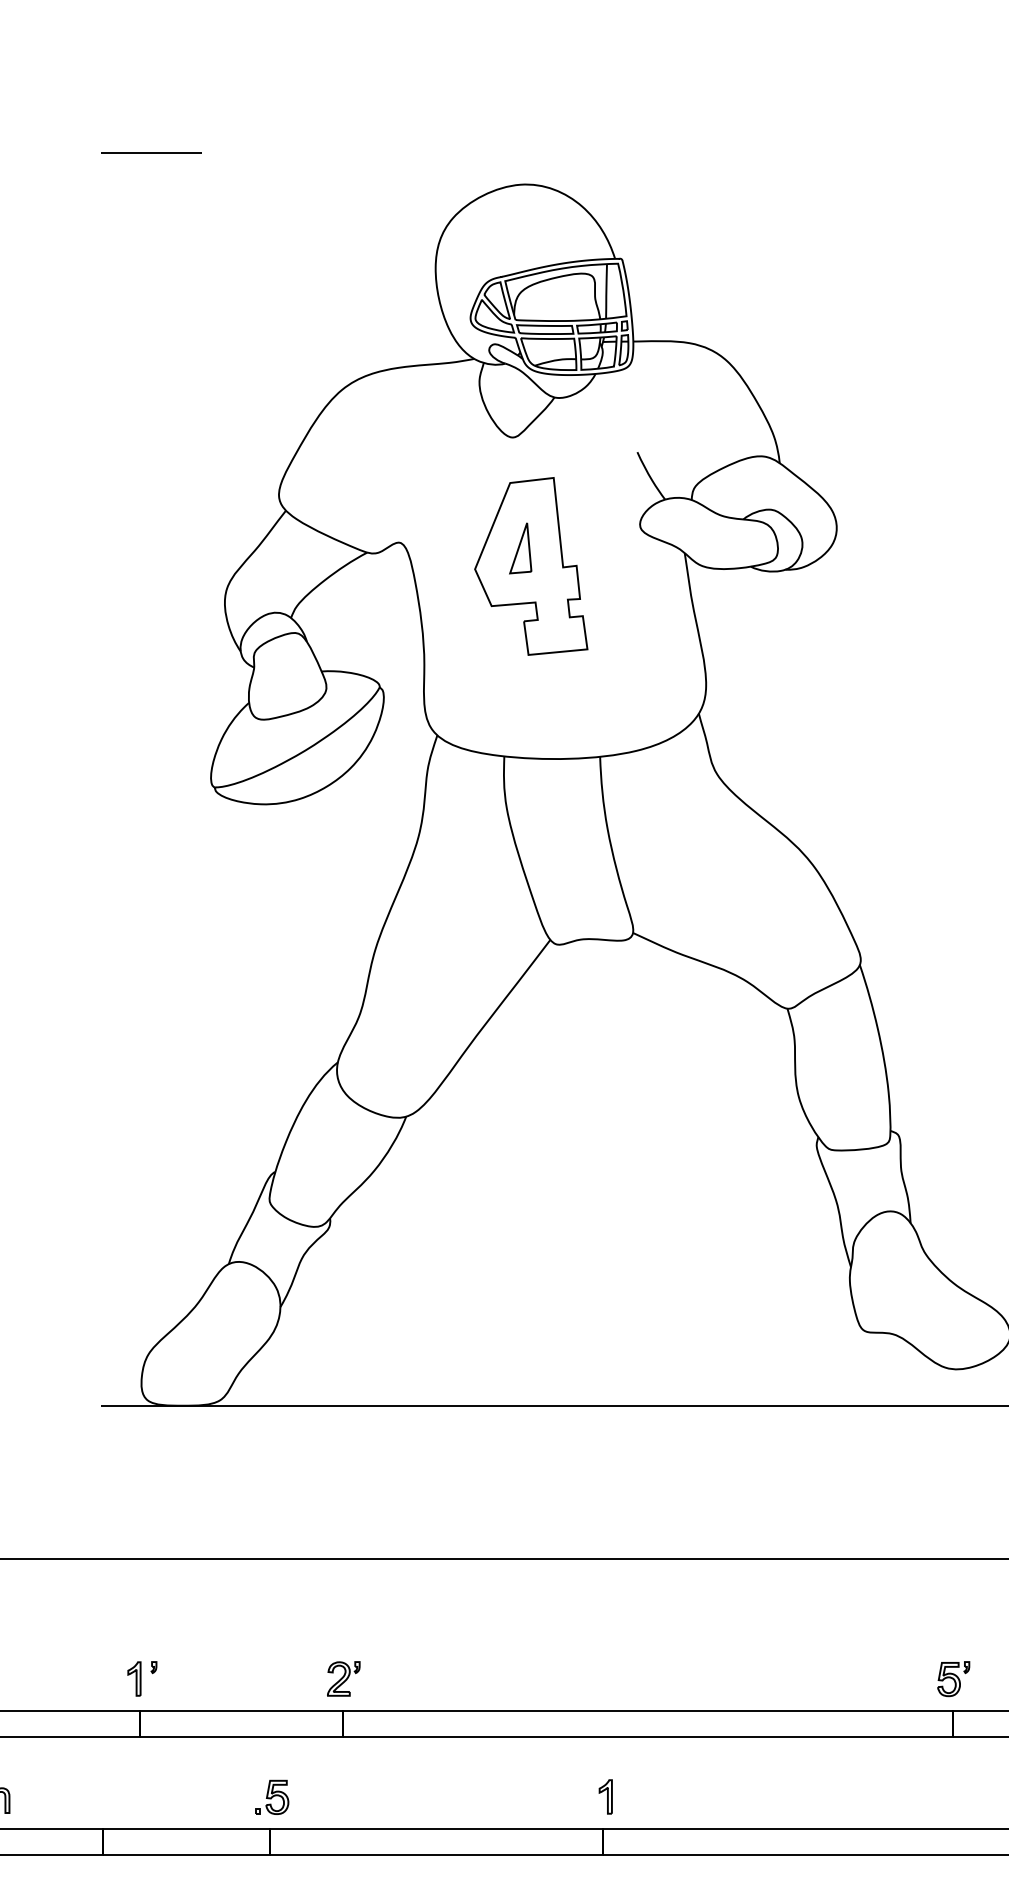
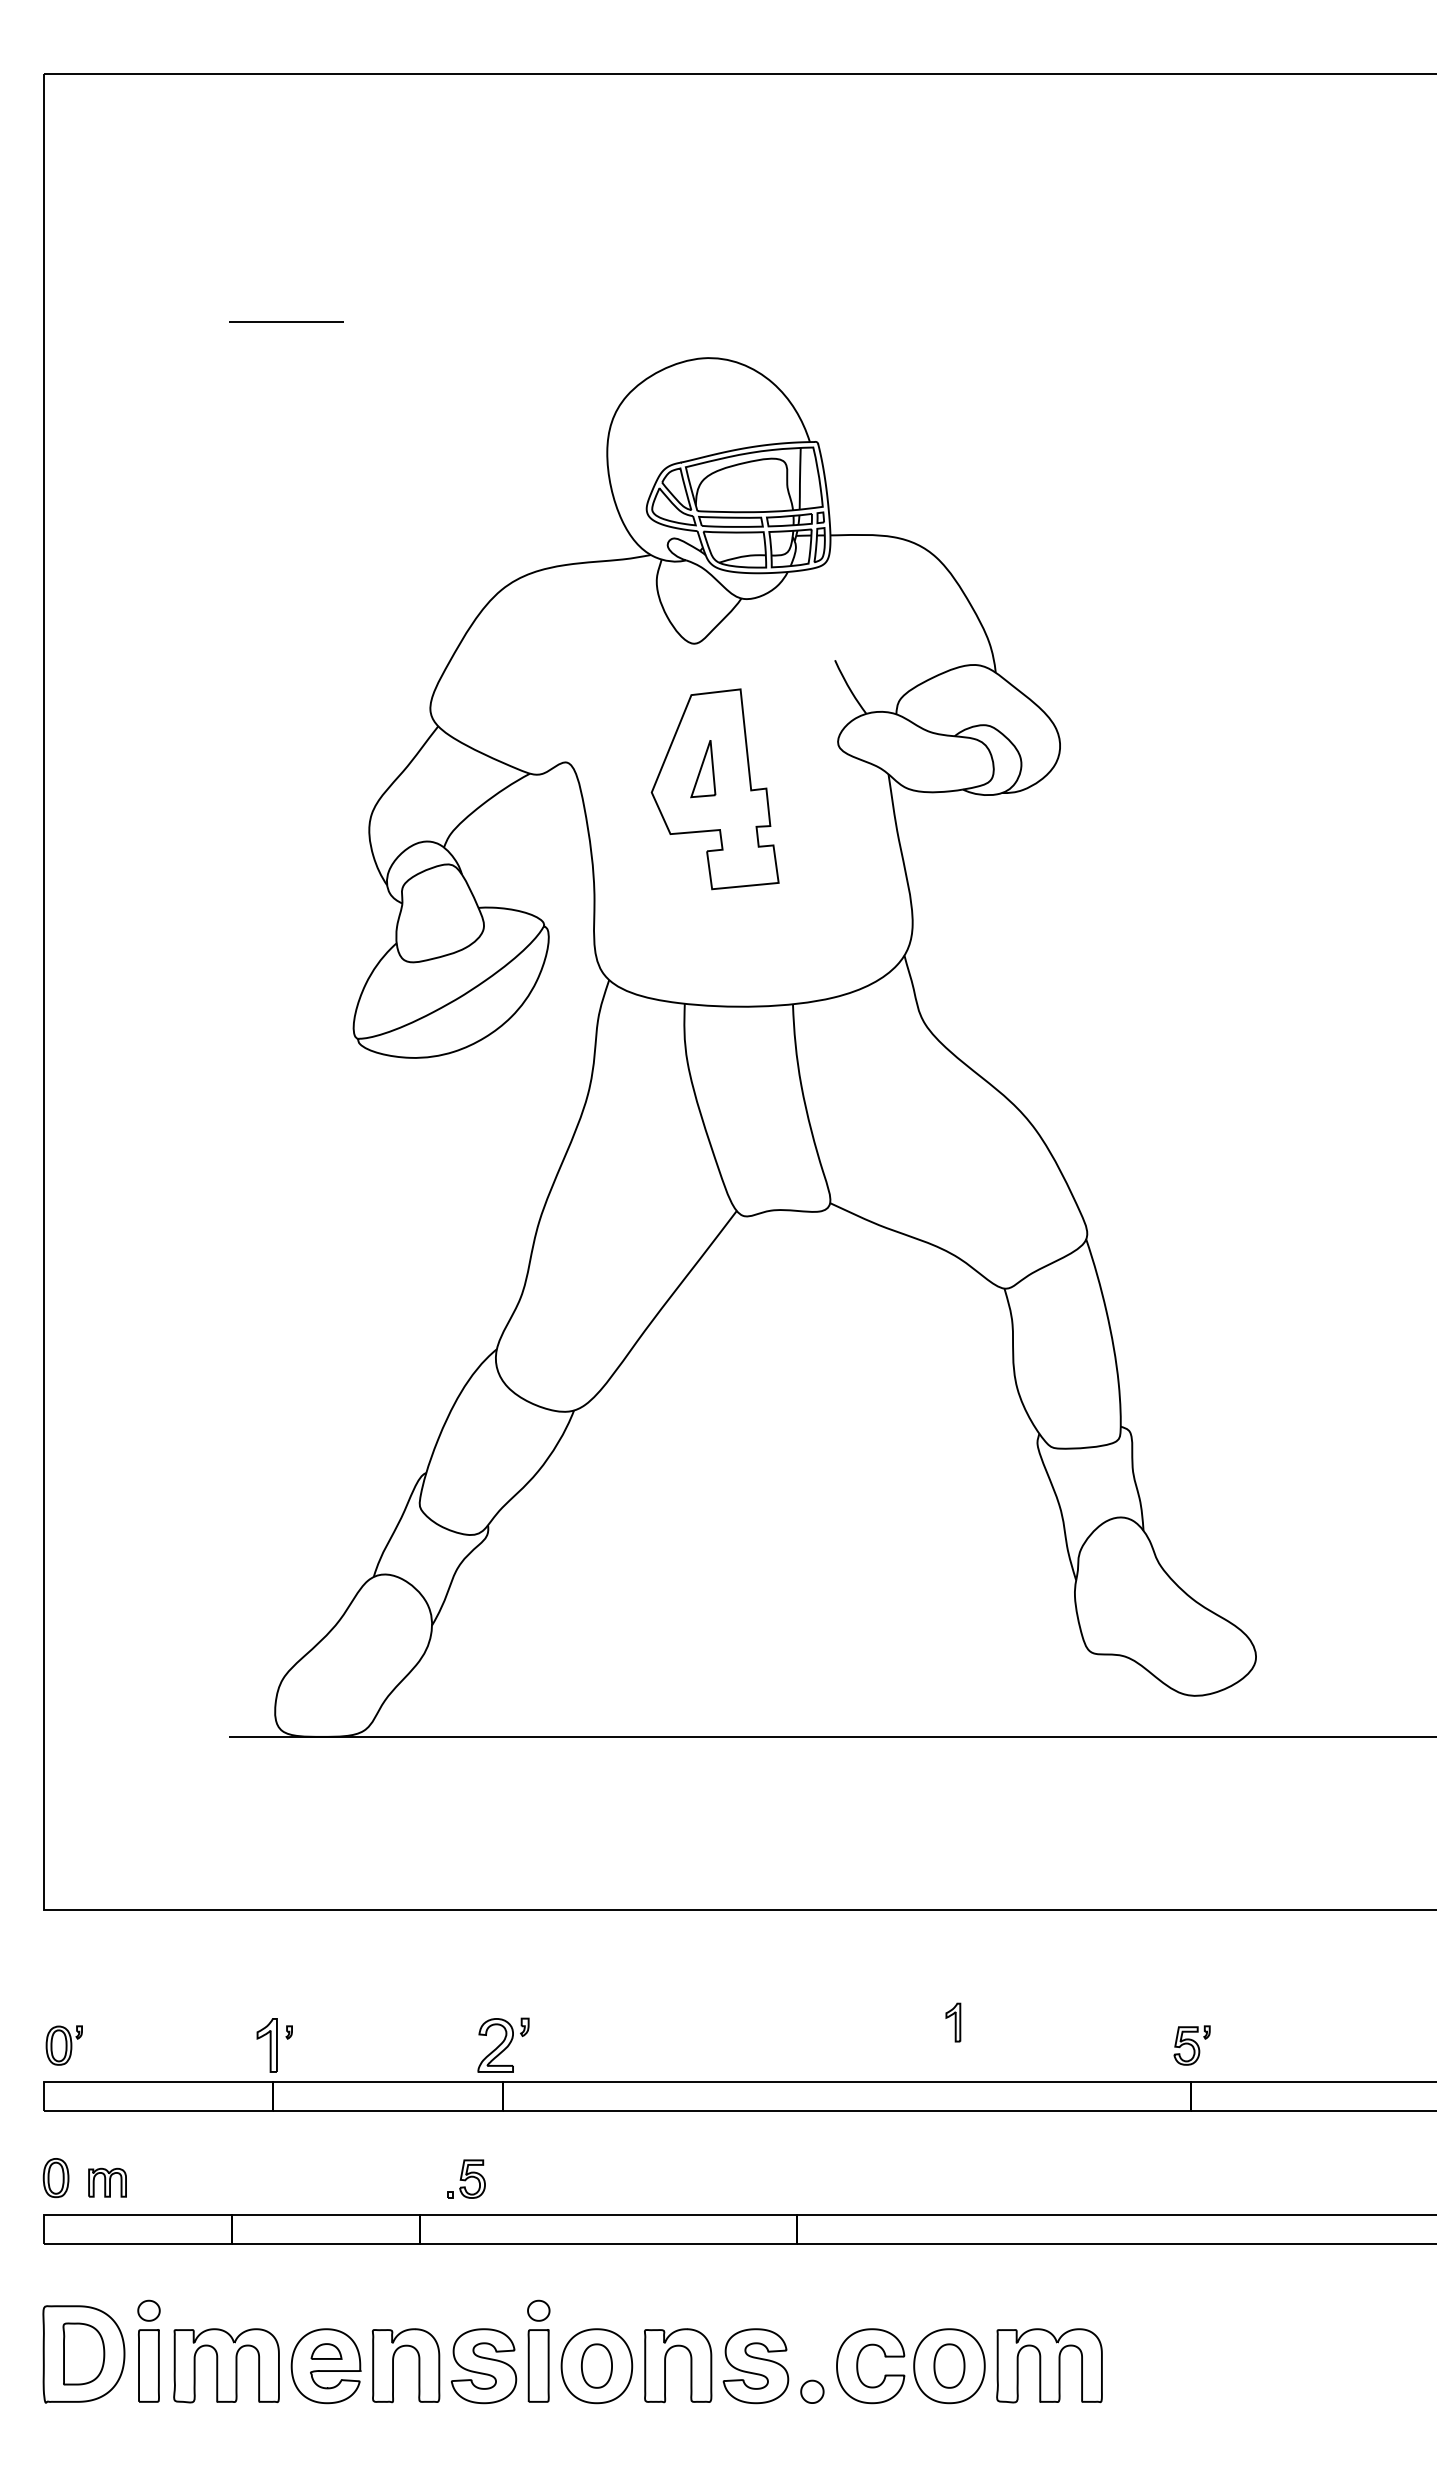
part: (133, 1679) -> (266, 2045), size x1.4
part: (343, 1679) -> (503, 2045), size x1.4
part: (272, 1796) -> (466, 2178), moved
part: (605, 1796) -> (953, 2022), moved

